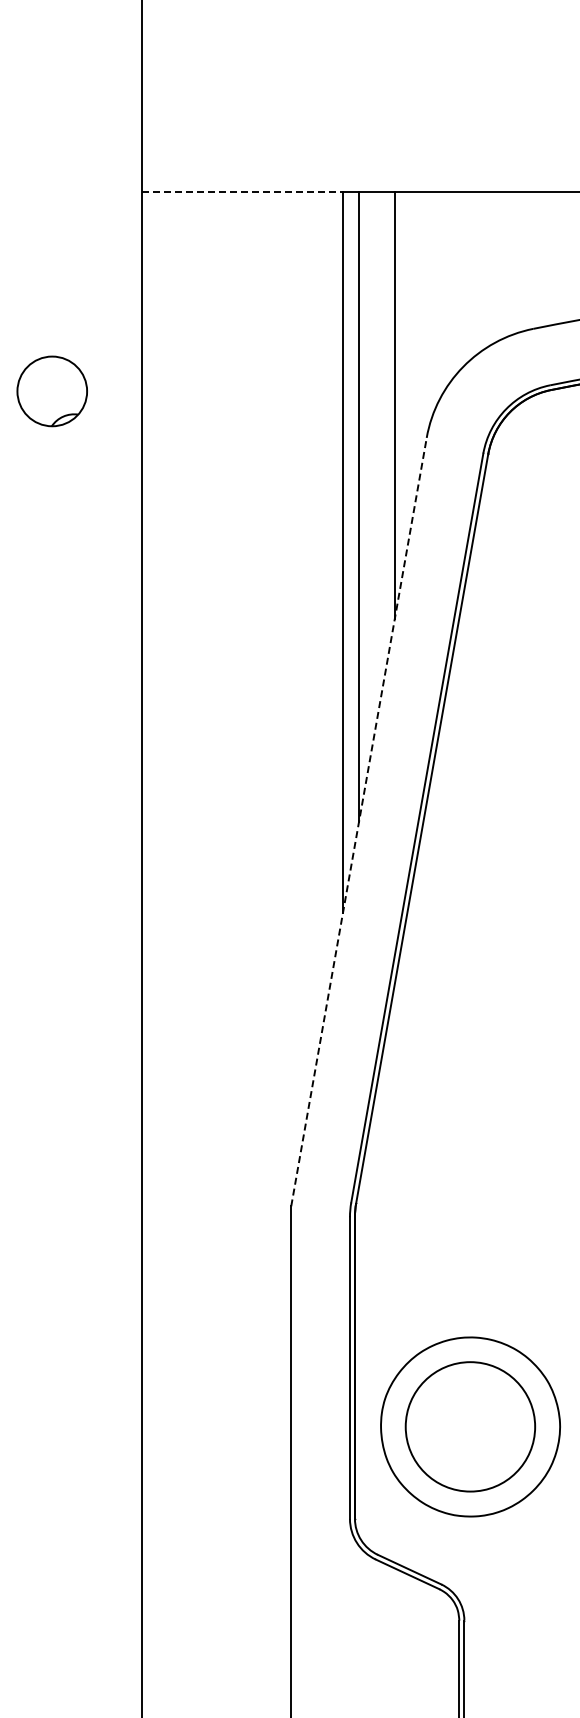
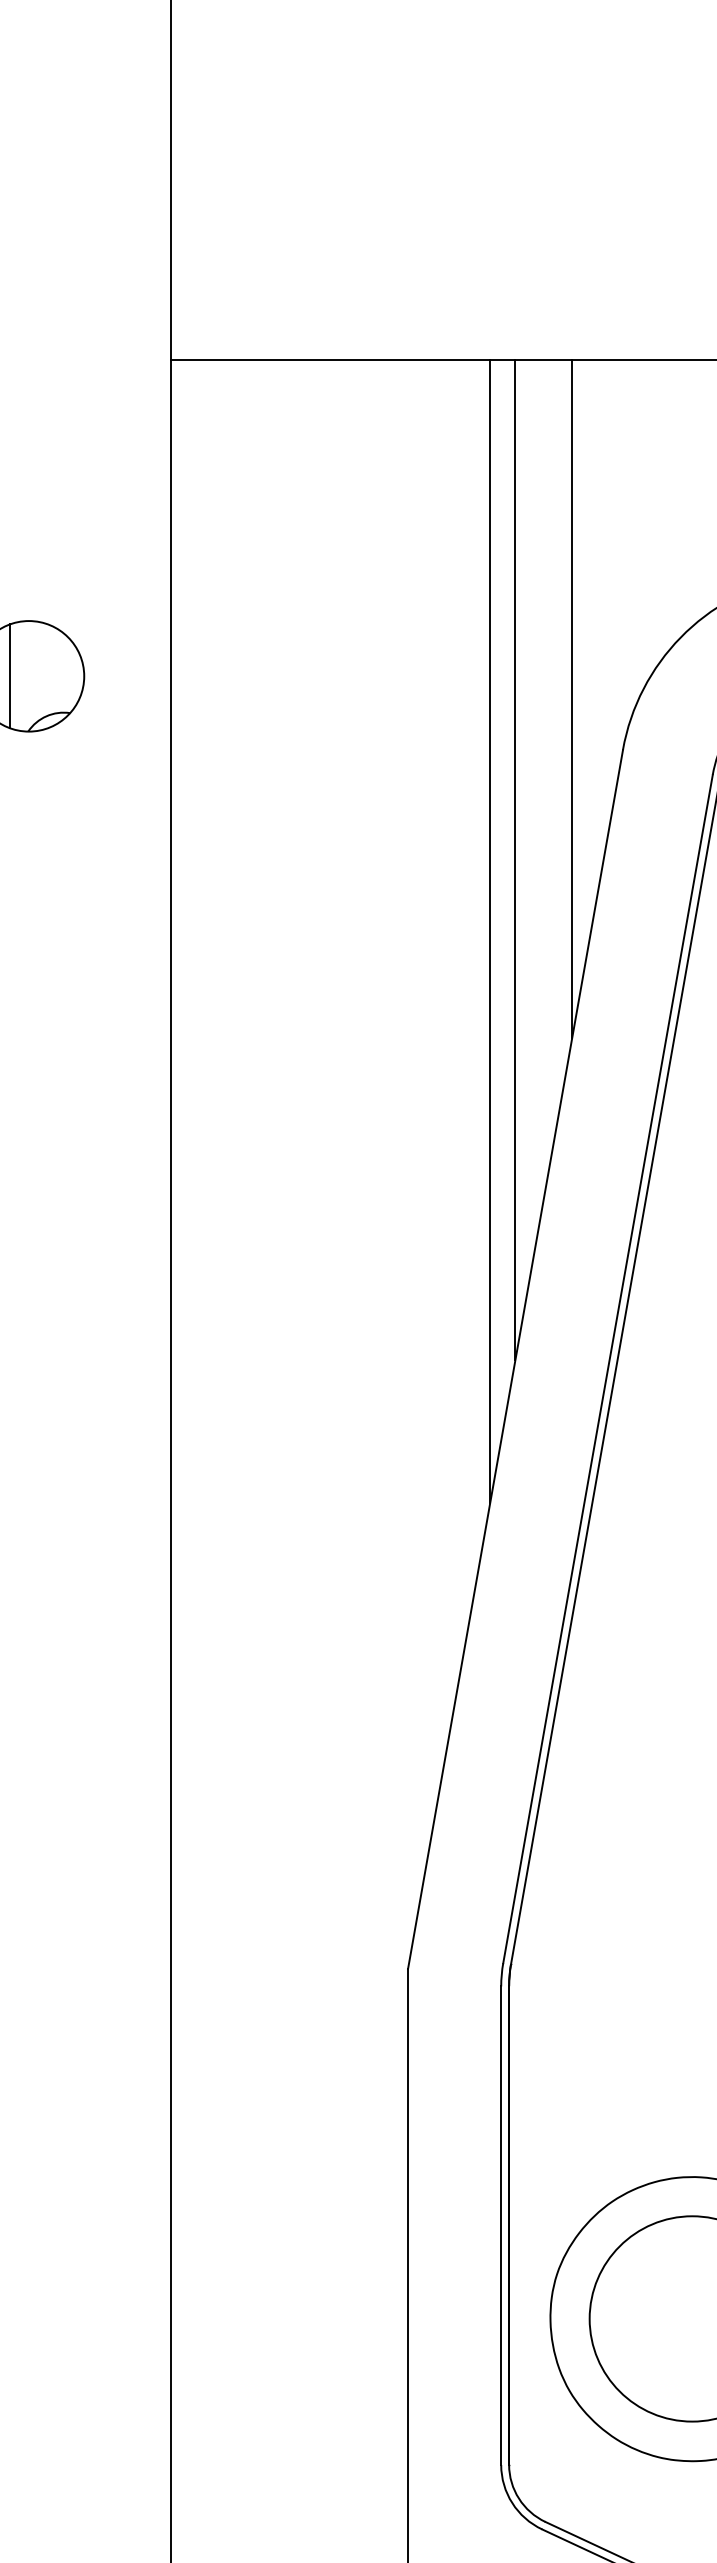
line: (242, 192) -> (330, 360), dashed -> solid
line: (40, 391) -> (10, 676), added
line: (359, 821) -> (516, 1358), dashed -> solid

